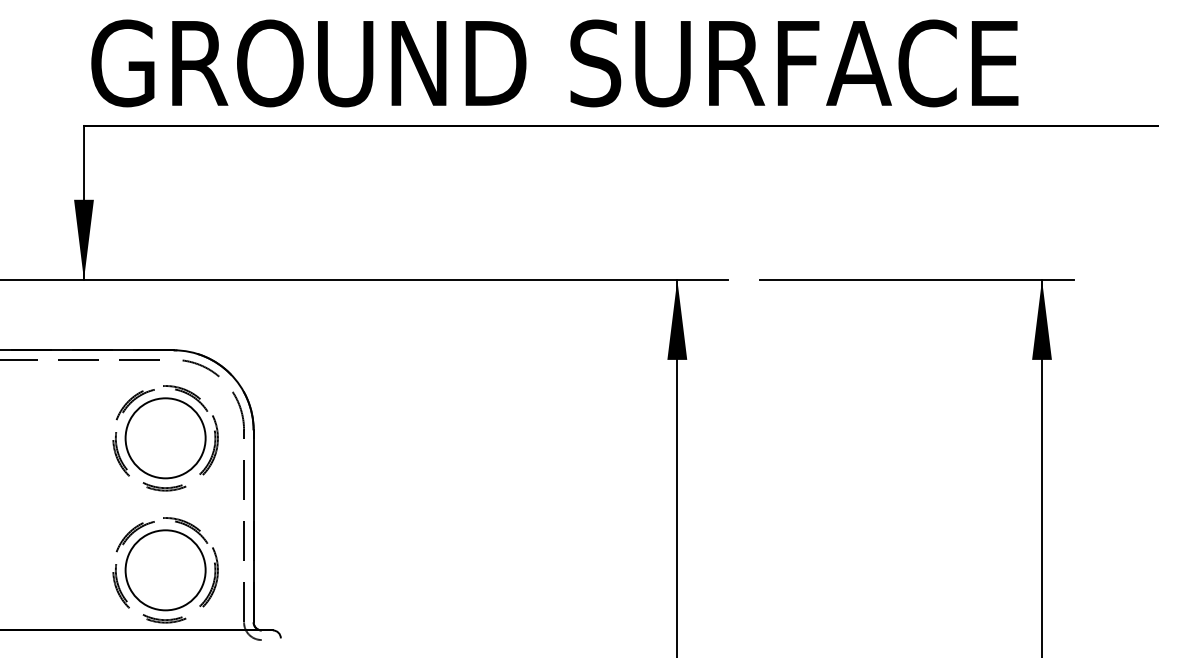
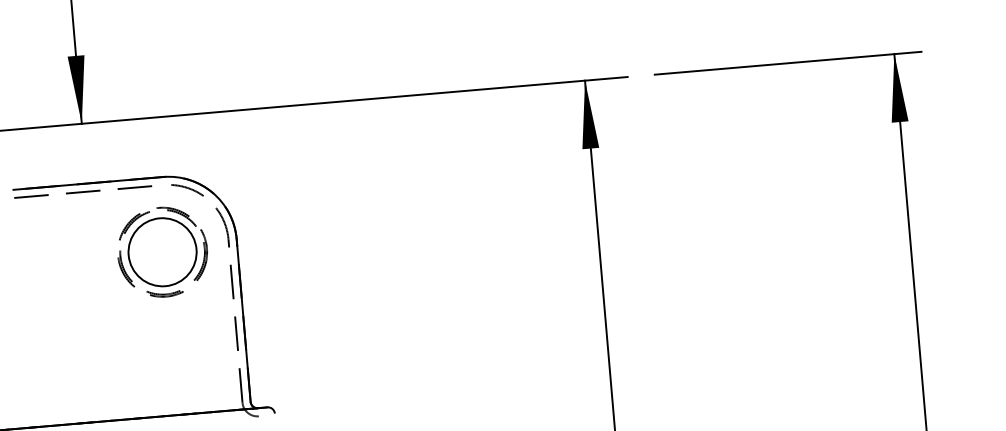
part: (165, 570) -> (172, 364), removed

